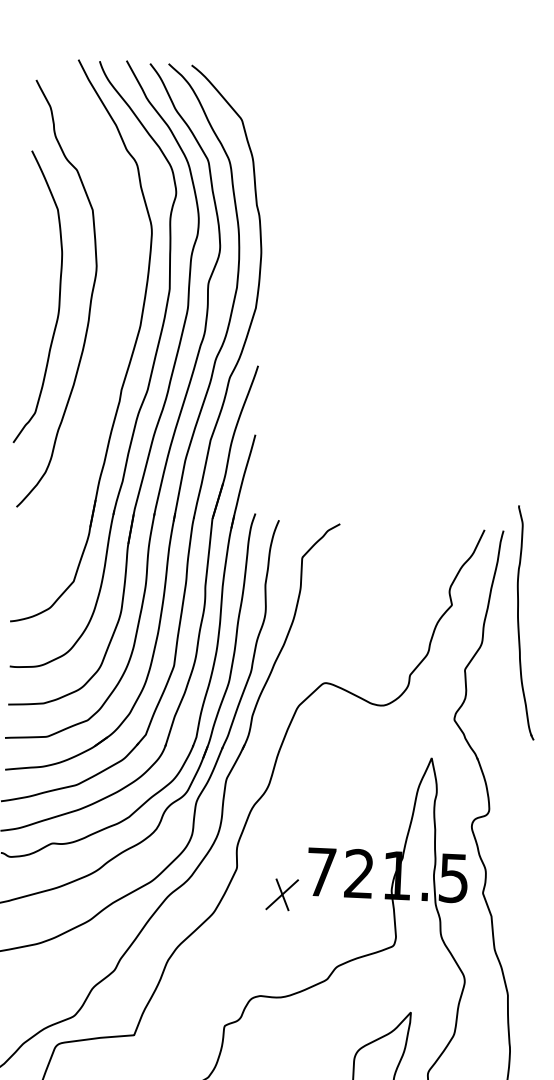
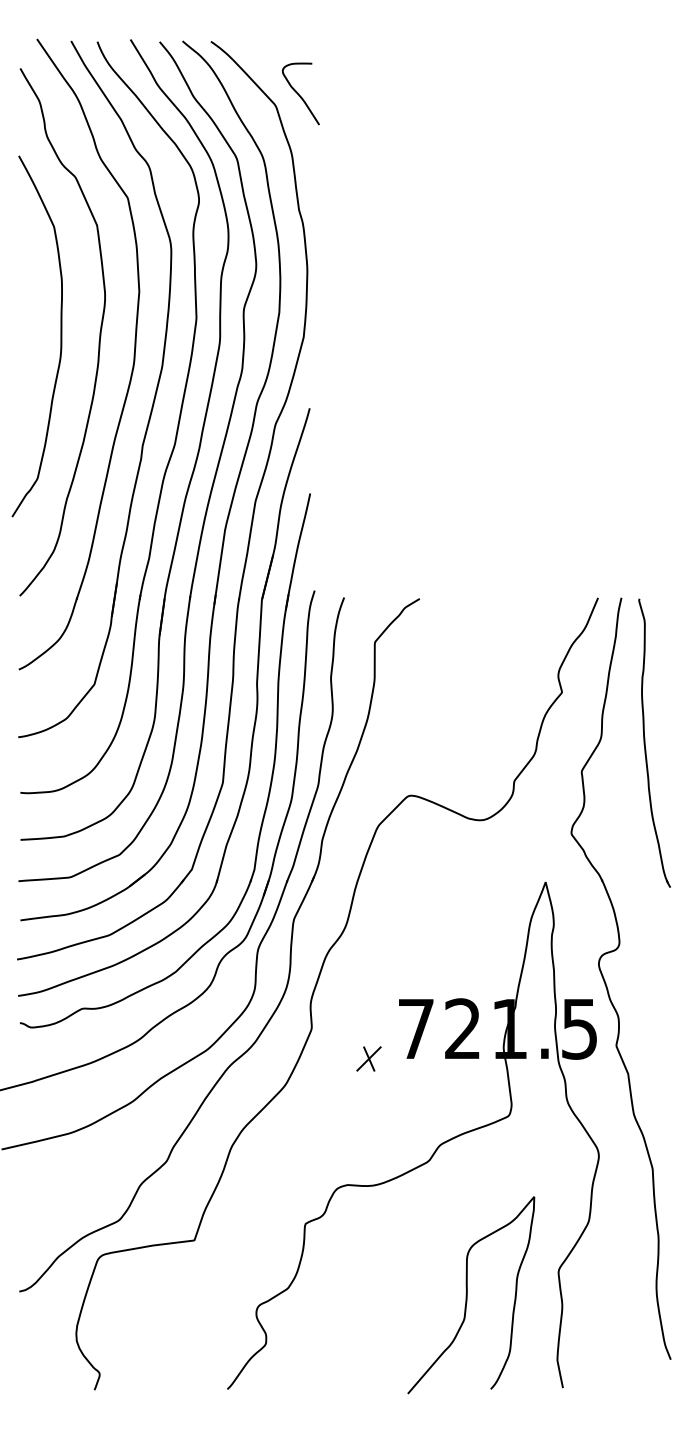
curve: (261, 111) -> (299, 94), added
part: (116, 323) -> (132, 364), added
part: (518, 621) -> (645, 742), moved
part: (281, 894) -> (368, 1058), size x0.62

